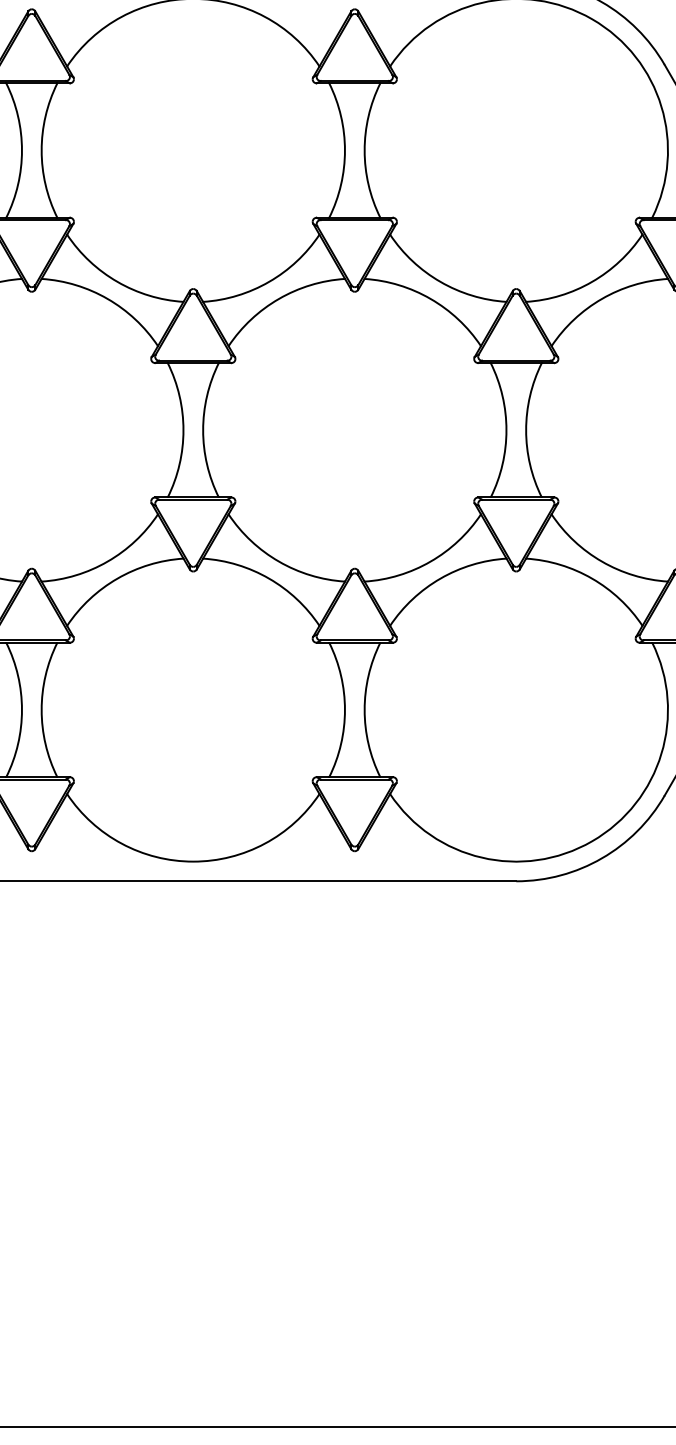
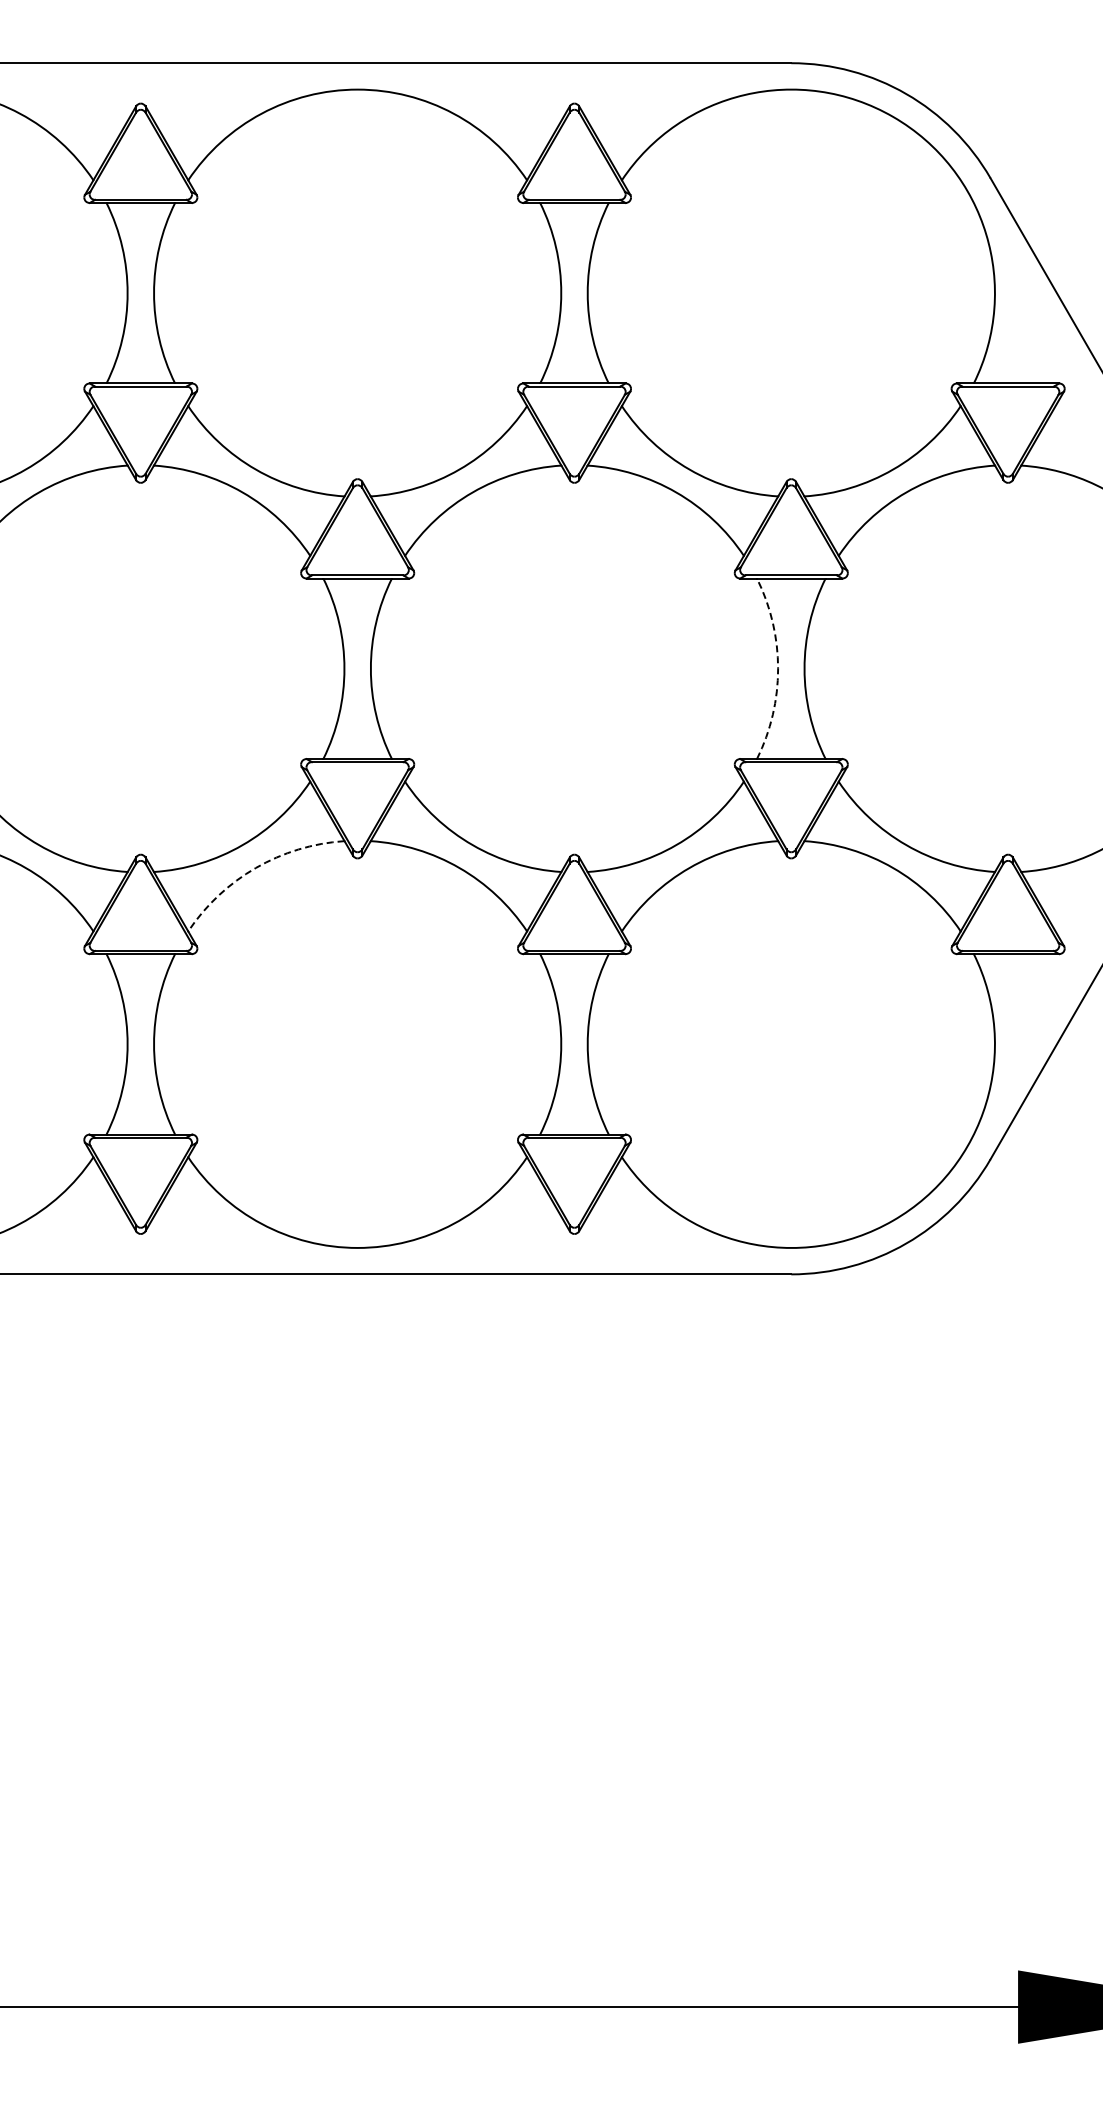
arc: (506, 430) -> (778, 668), solid -> dashed
arc: (117, 579) -> (255, 868), solid -> dashed

